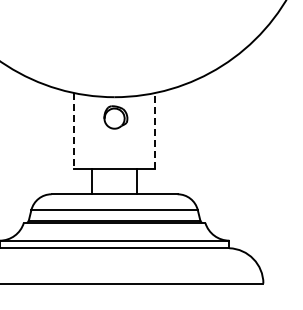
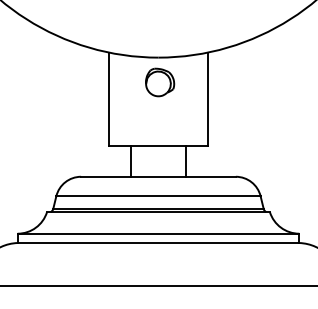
line: (74, 131) -> (109, 99), dashed -> solid
line: (154, 131) -> (207, 99), dashed -> solid

